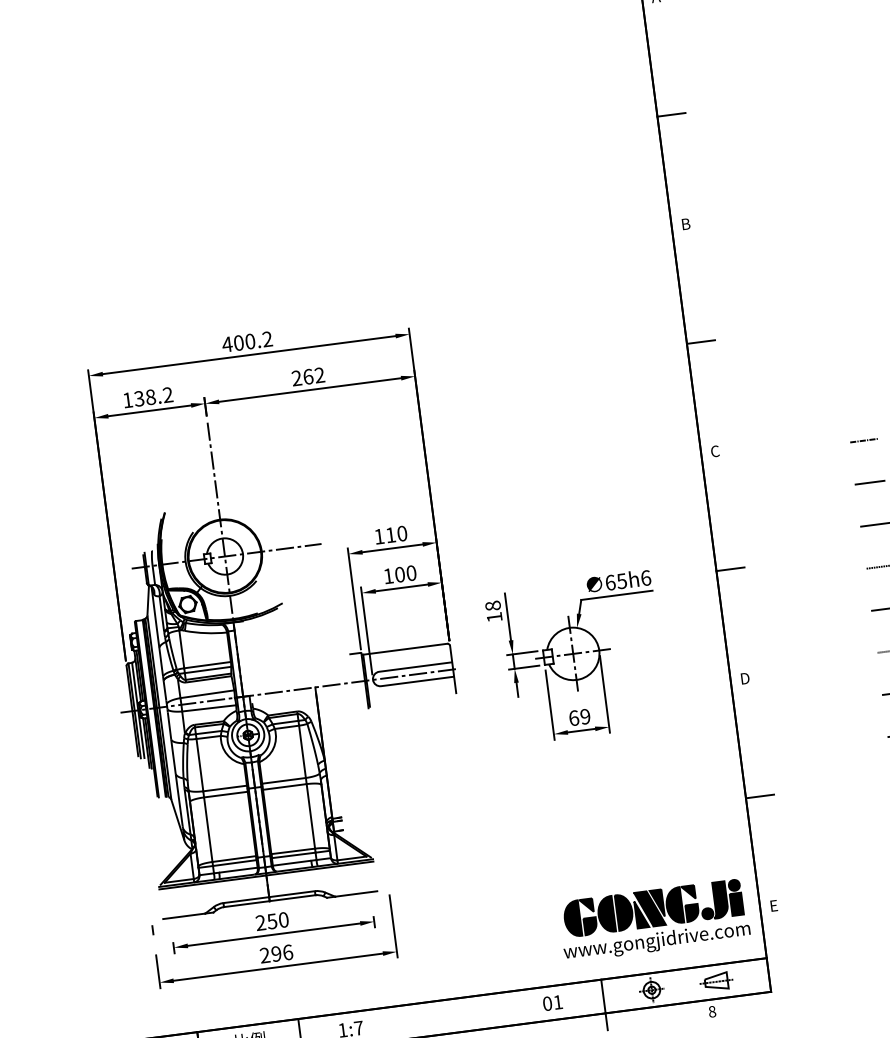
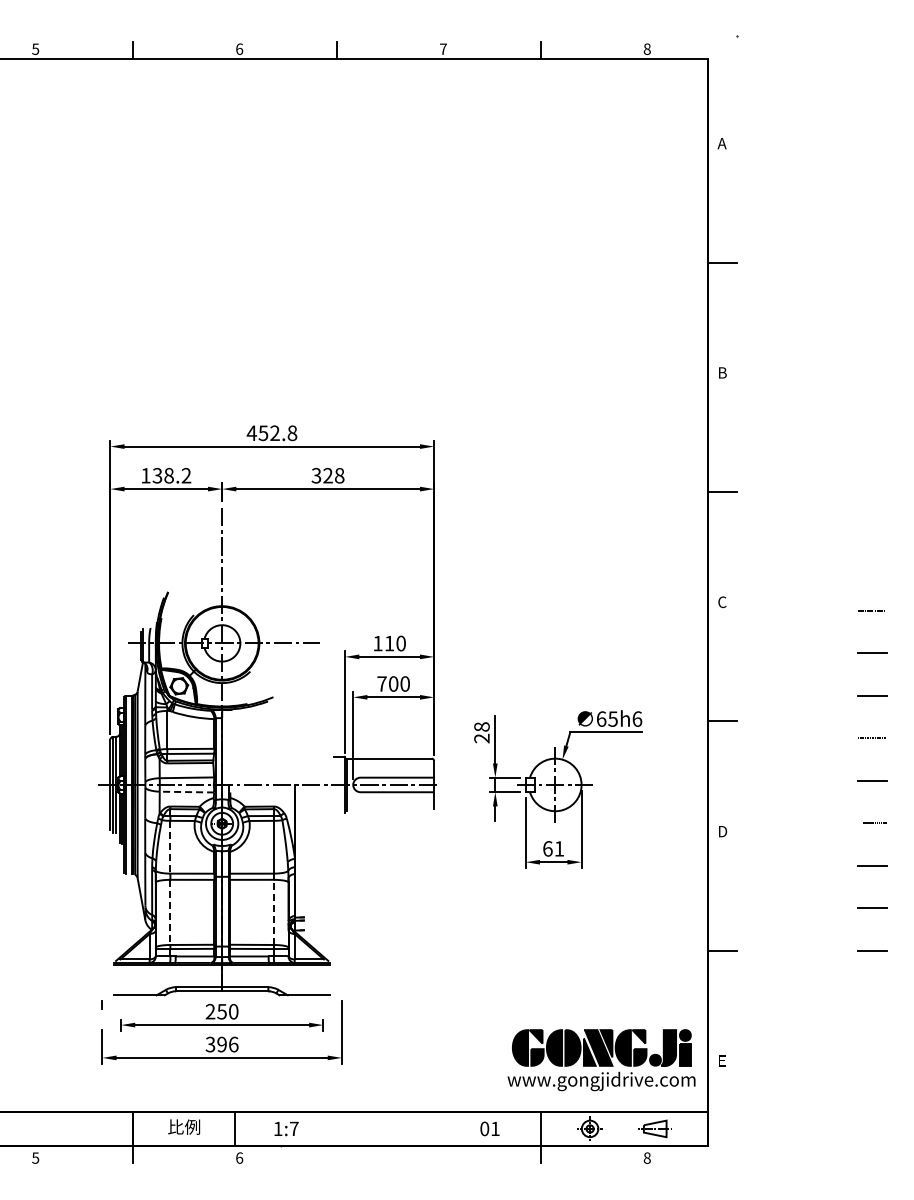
text: (252, 341) -> (277, 433), 400.2 -> 452.8
text: (307, 376) -> (327, 475), 262 -> 328
text: (387, 575) -> (381, 683), 100 -> 700
text: (494, 617) -> (481, 738), 18 -> 28
line: (208, 708) -> (186, 792), solid -> dashed
text: (585, 716) -> (559, 848), 69 -> 61
line: (200, 765) -> (170, 847), solid -> dashed
line: (310, 816) -> (273, 912), solid -> dashed
line: (208, 829) -> (170, 912), solid -> dashed
text: (265, 955) -> (210, 1044), 296 -> 396

